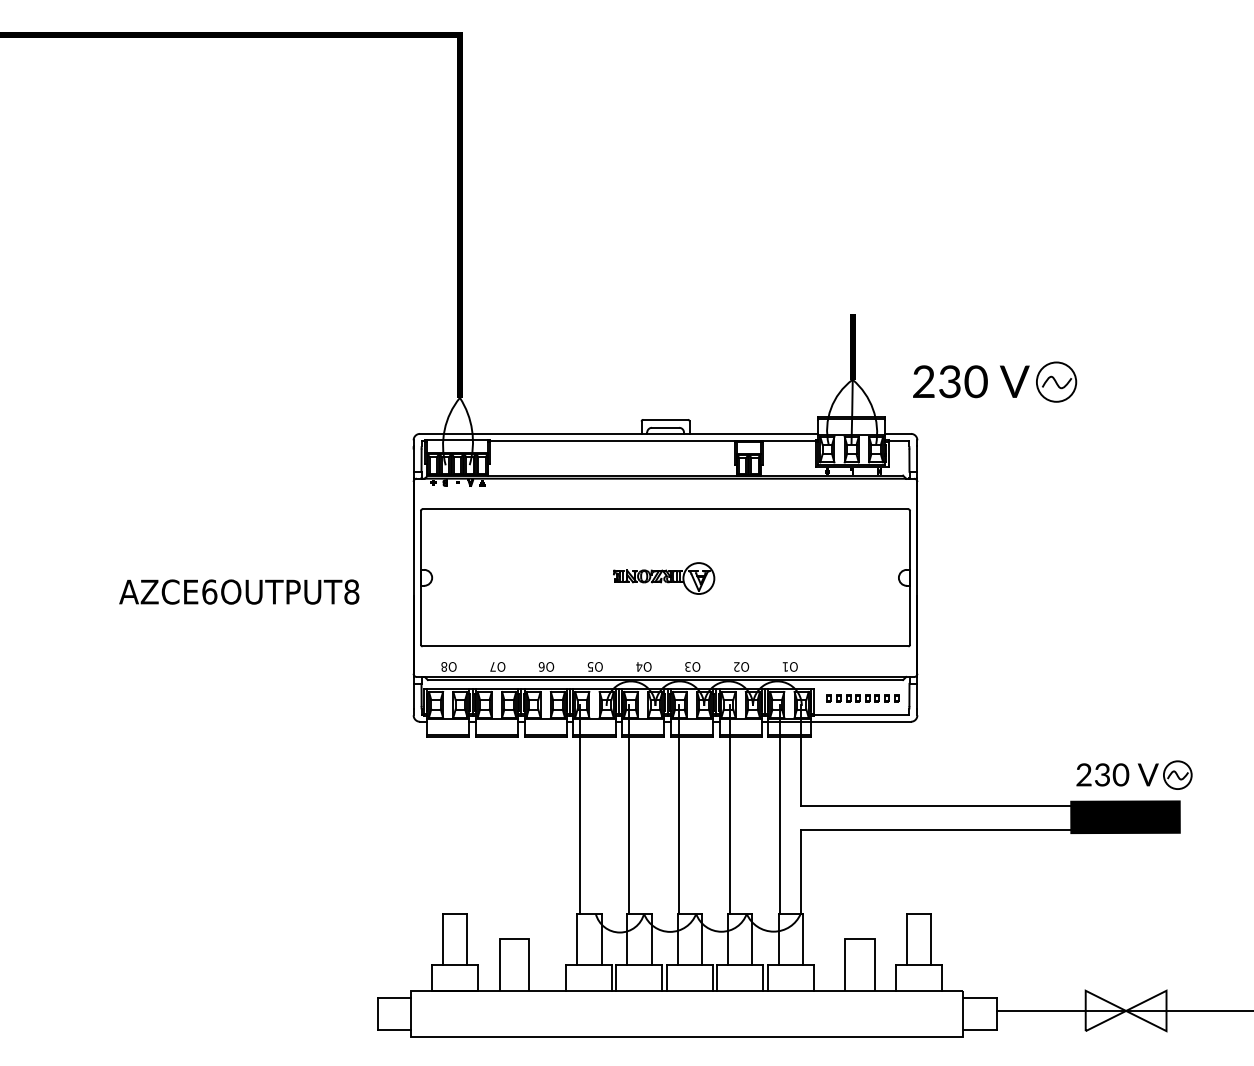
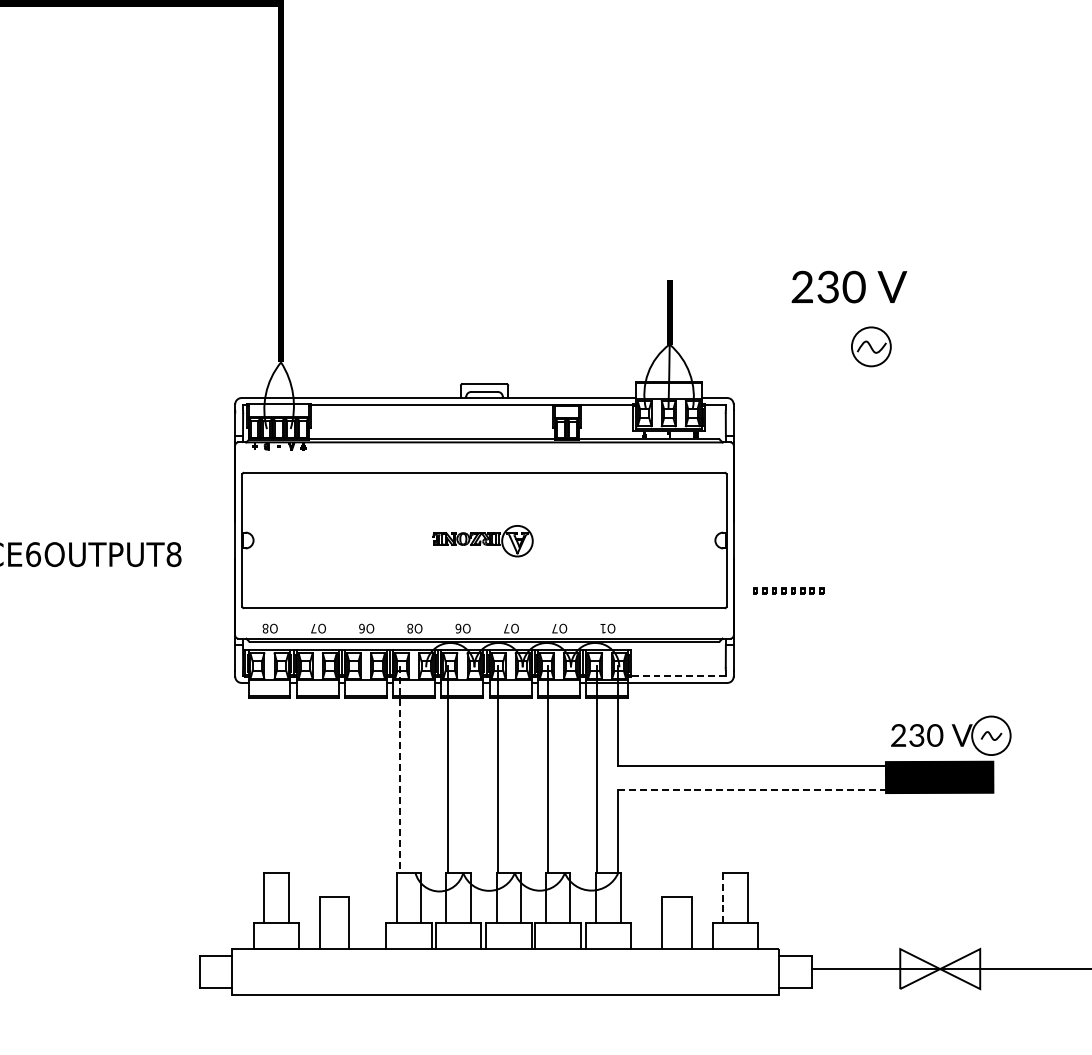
text: (971, 381) -> (849, 286), moved
text: (590, 666) -> (410, 628), O5 -> O8
text: (639, 666) -> (458, 628), O4 -> O6
text: (687, 666) -> (506, 628), O3 -> O7
text: (736, 666) -> (554, 628), O2 -> O7
part: (862, 698) -> (788, 590), moved
line: (861, 714) -> (678, 675), solid -> dashed
circle: (1177, 775) -> (991, 736), size x1.4
line: (580, 809) -> (400, 769), solid -> dashed
line: (936, 829) -> (752, 789), solid -> dashed
line: (906, 939) -> (722, 898), solid -> dashed

